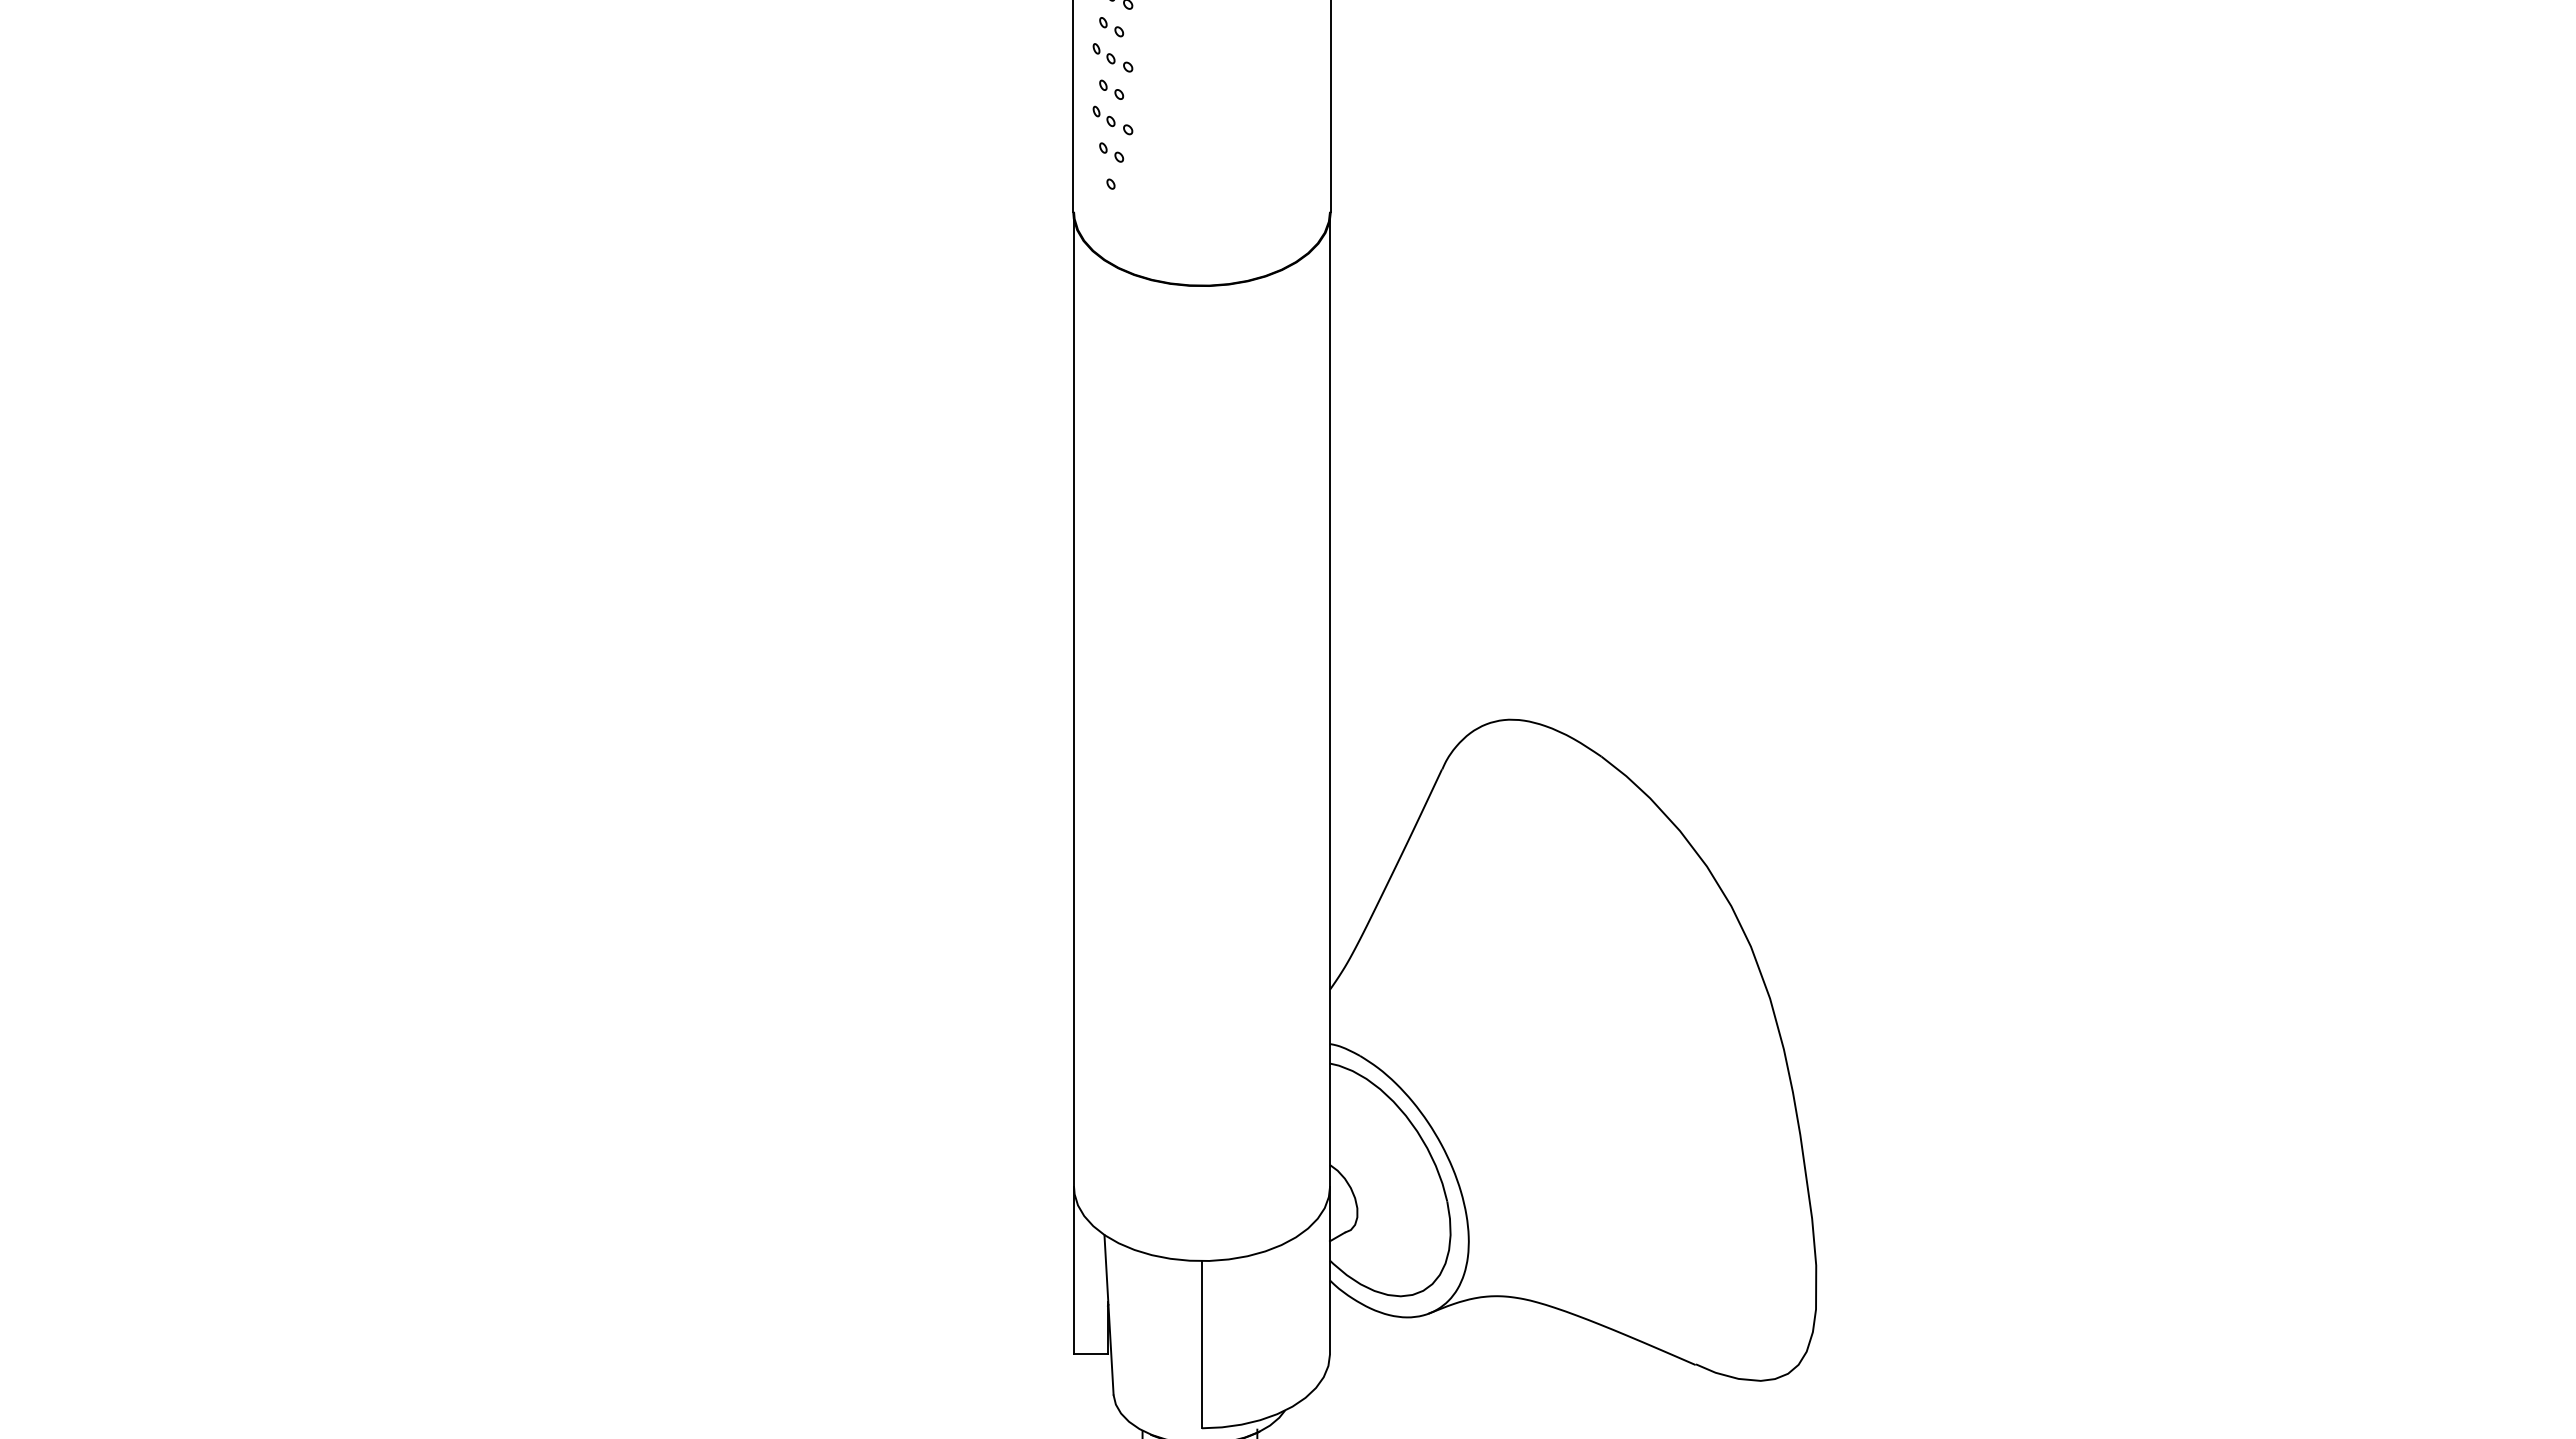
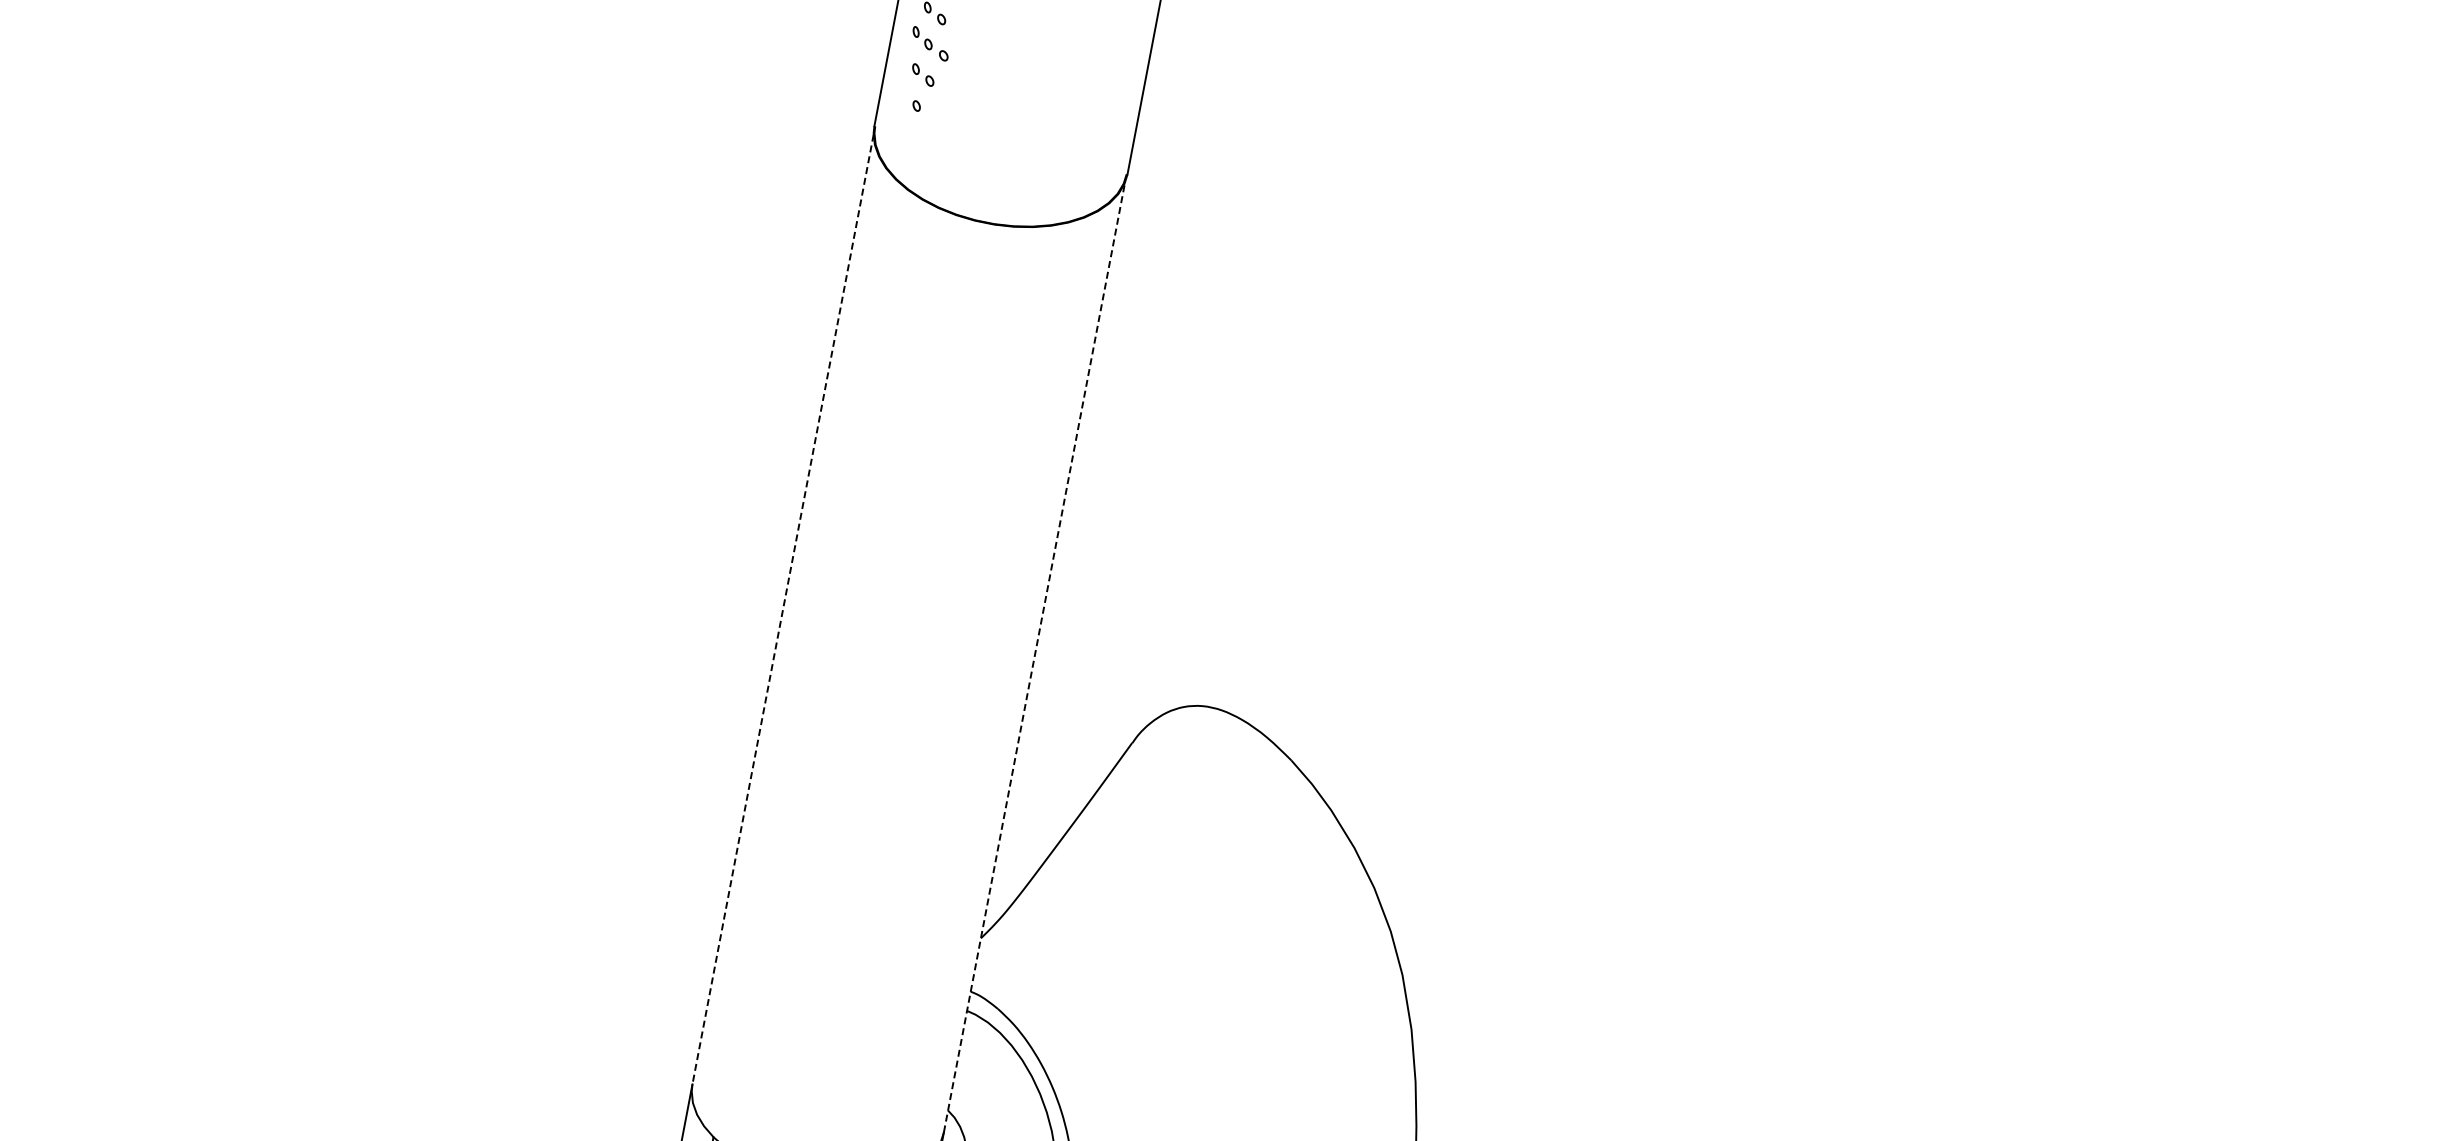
line: (1330, 703) -> (1035, 657), solid -> dashed
line: (1074, 704) -> (783, 610), solid -> dashed

